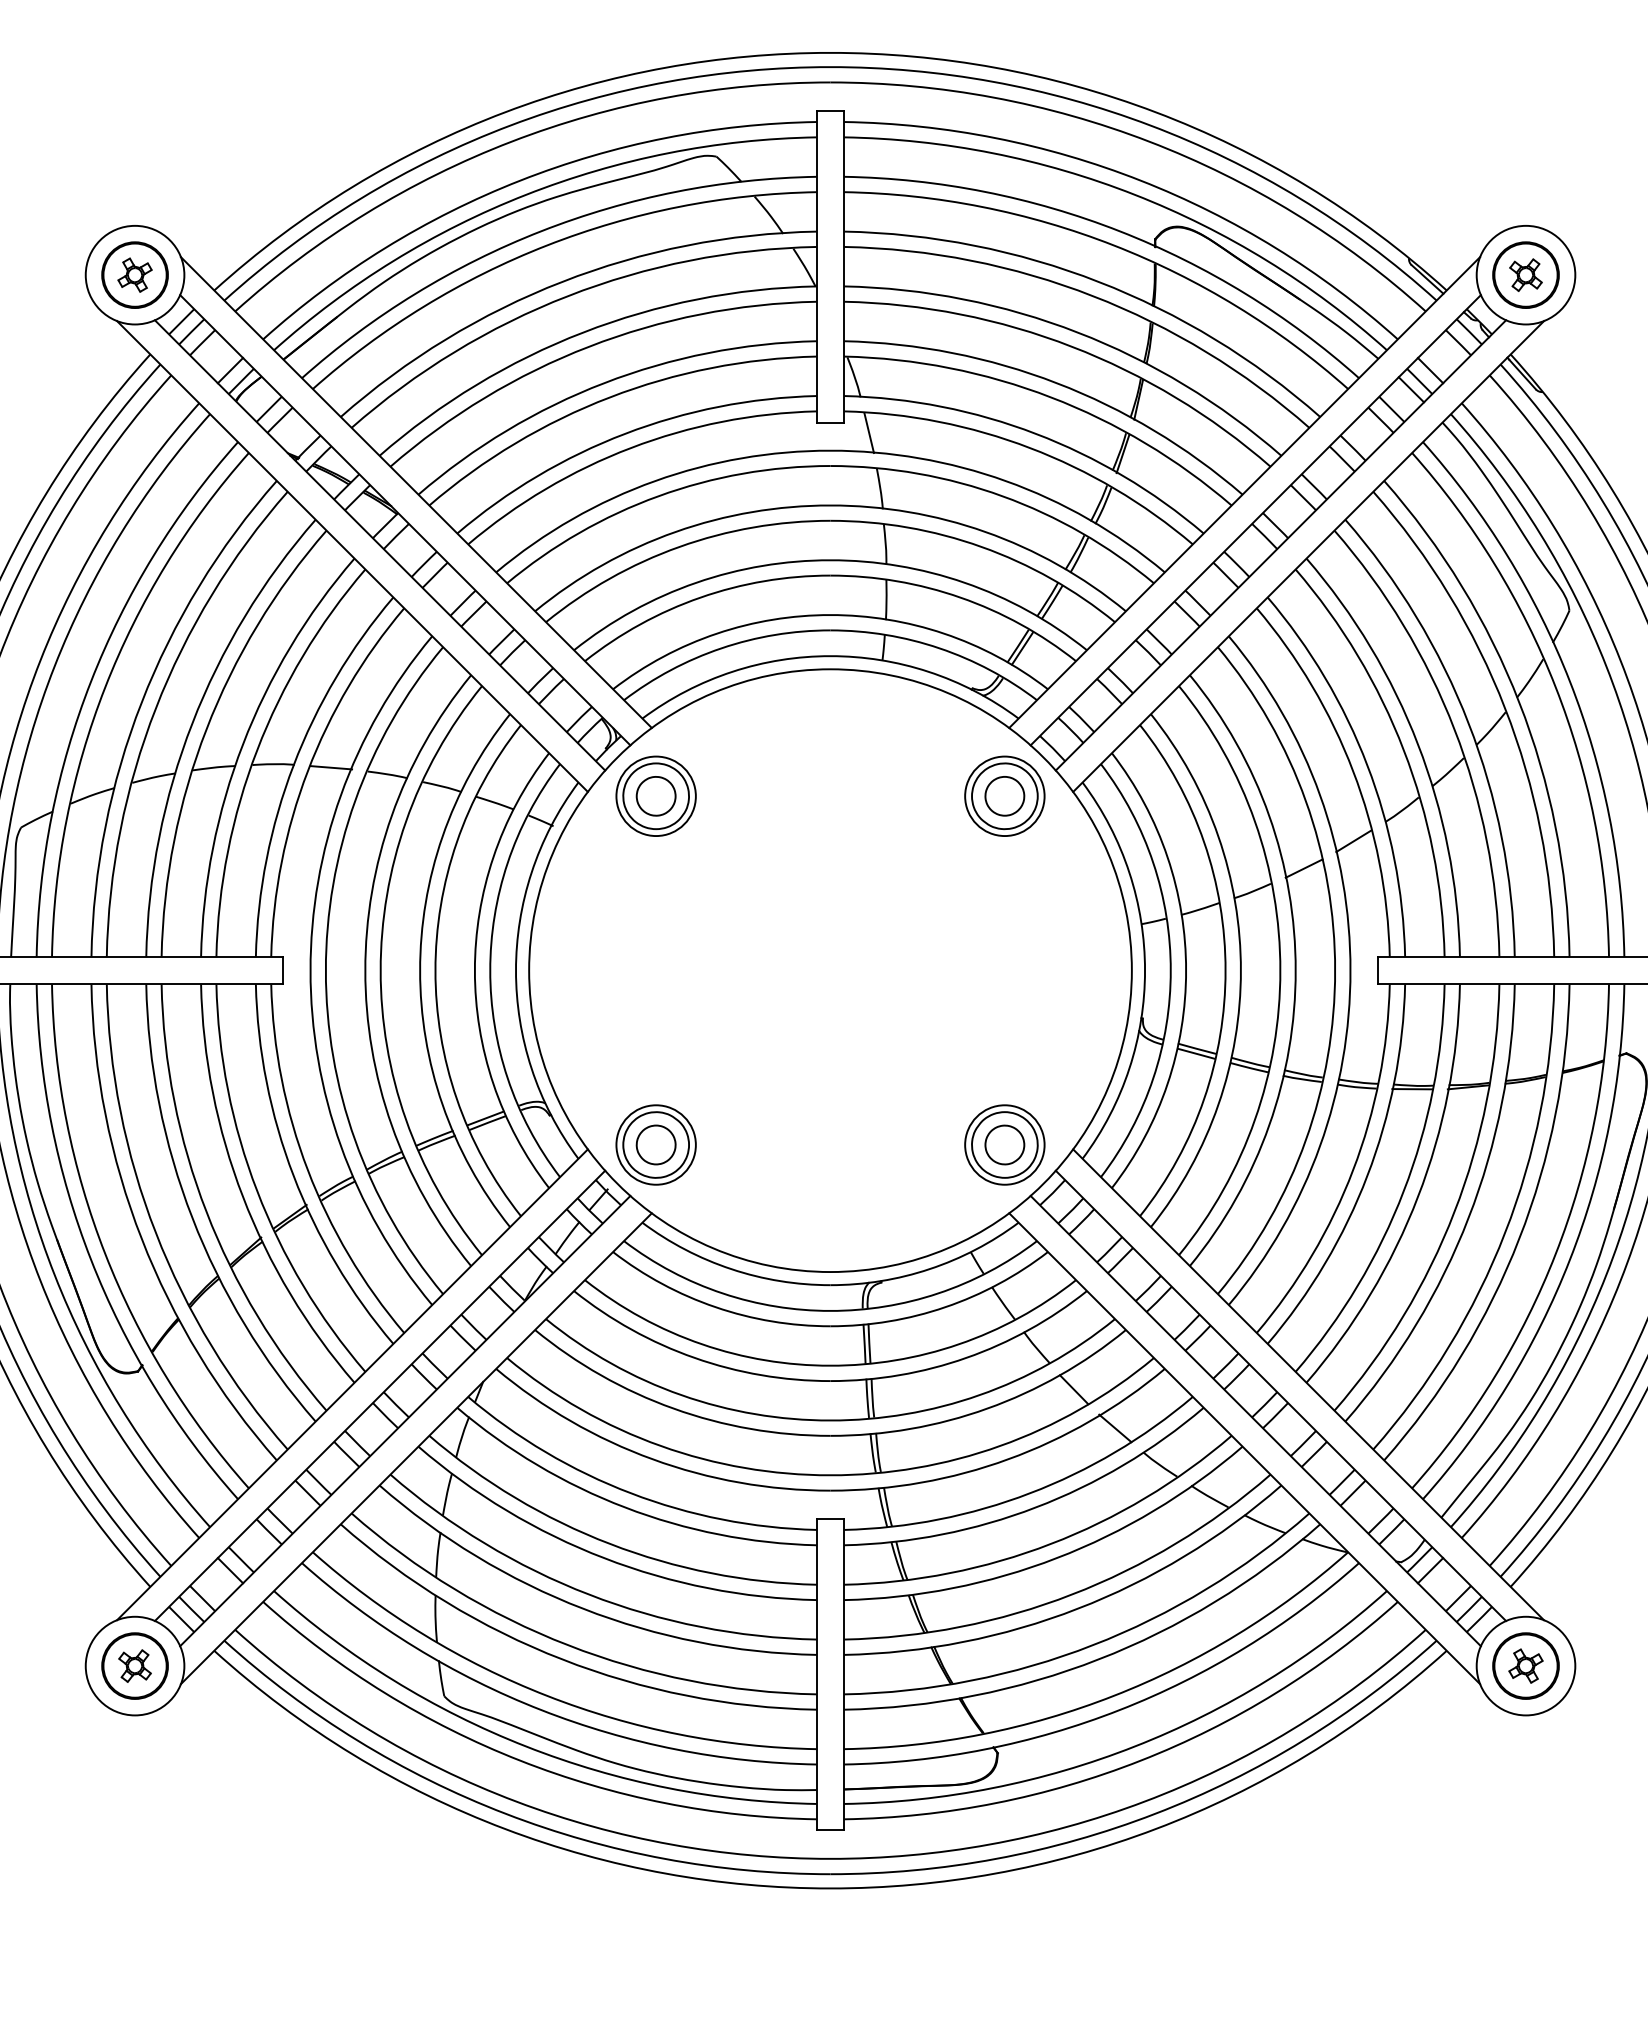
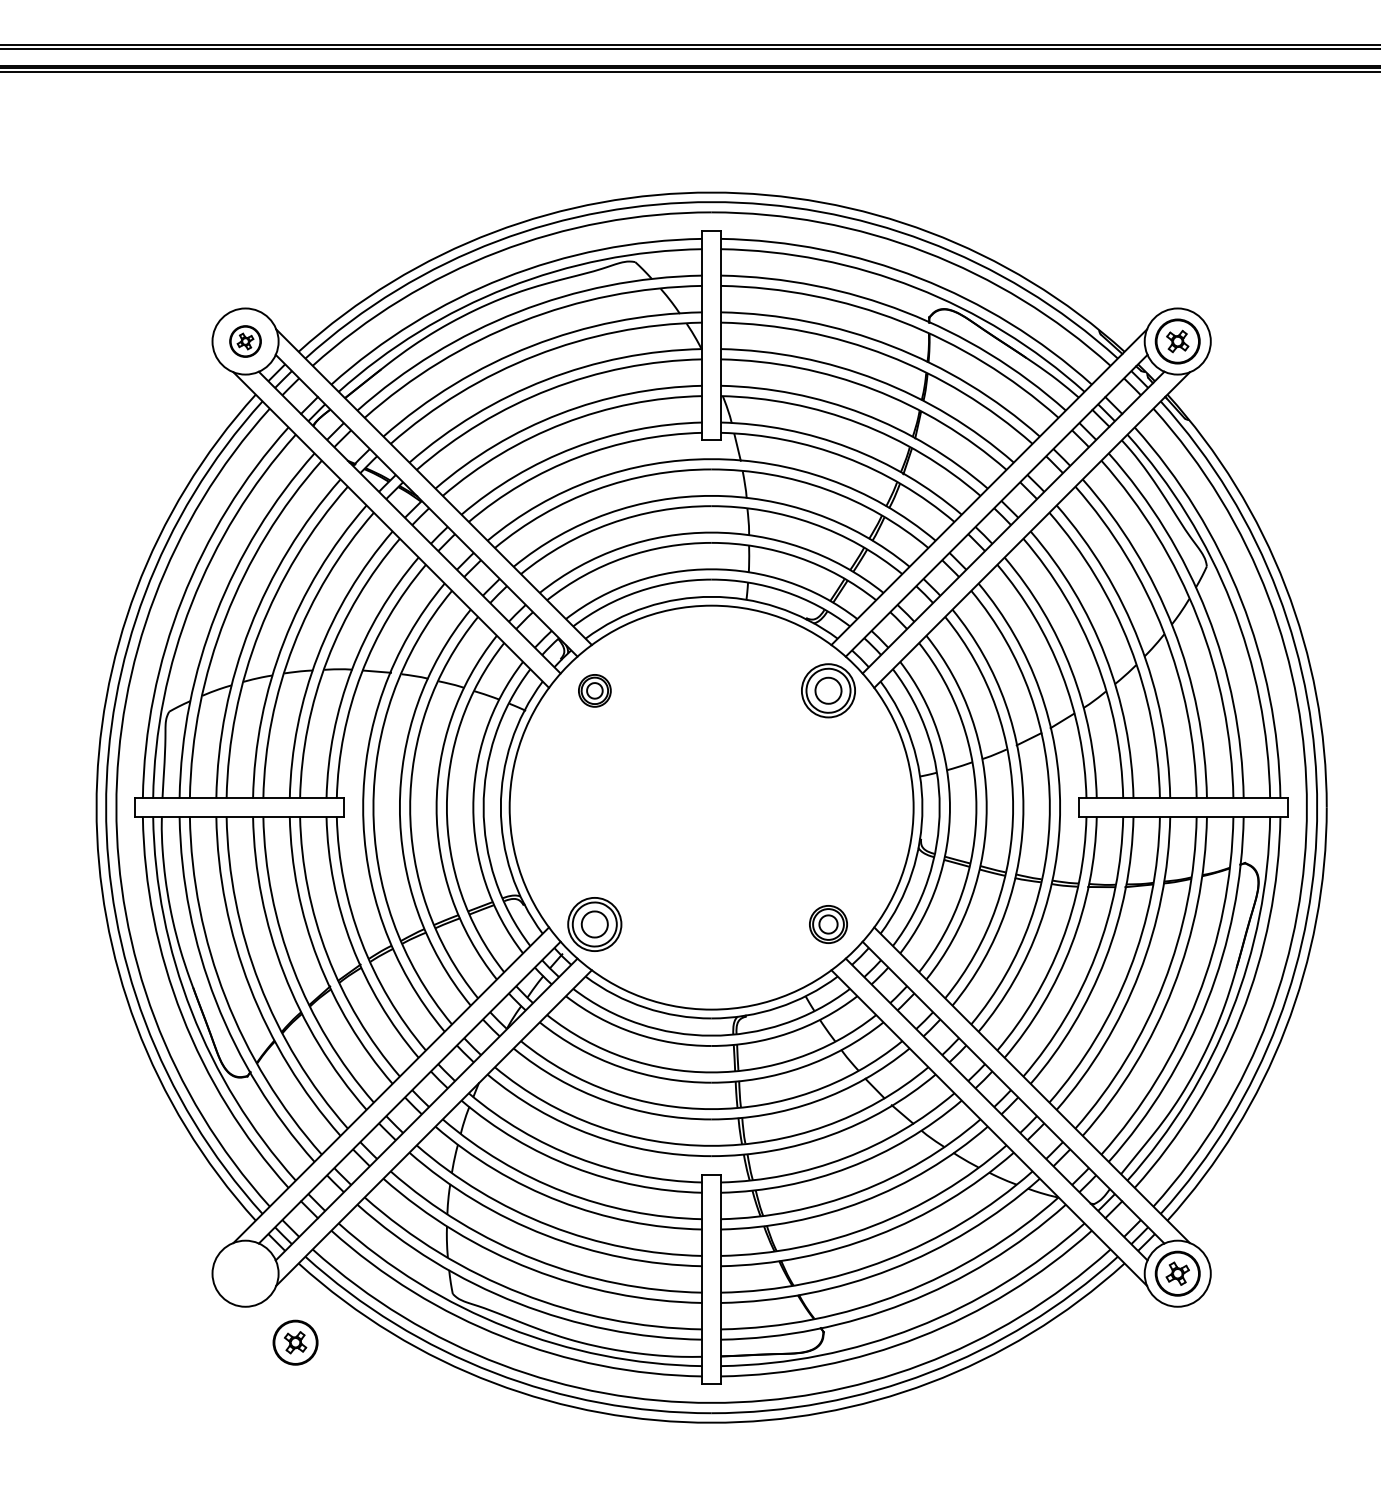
part: (134, 275) -> (245, 341), size x0.7
part: (655, 795) -> (594, 690), size x0.6
part: (1004, 1145) -> (828, 924), size x0.7
part: (134, 1665) -> (295, 1342), moved

